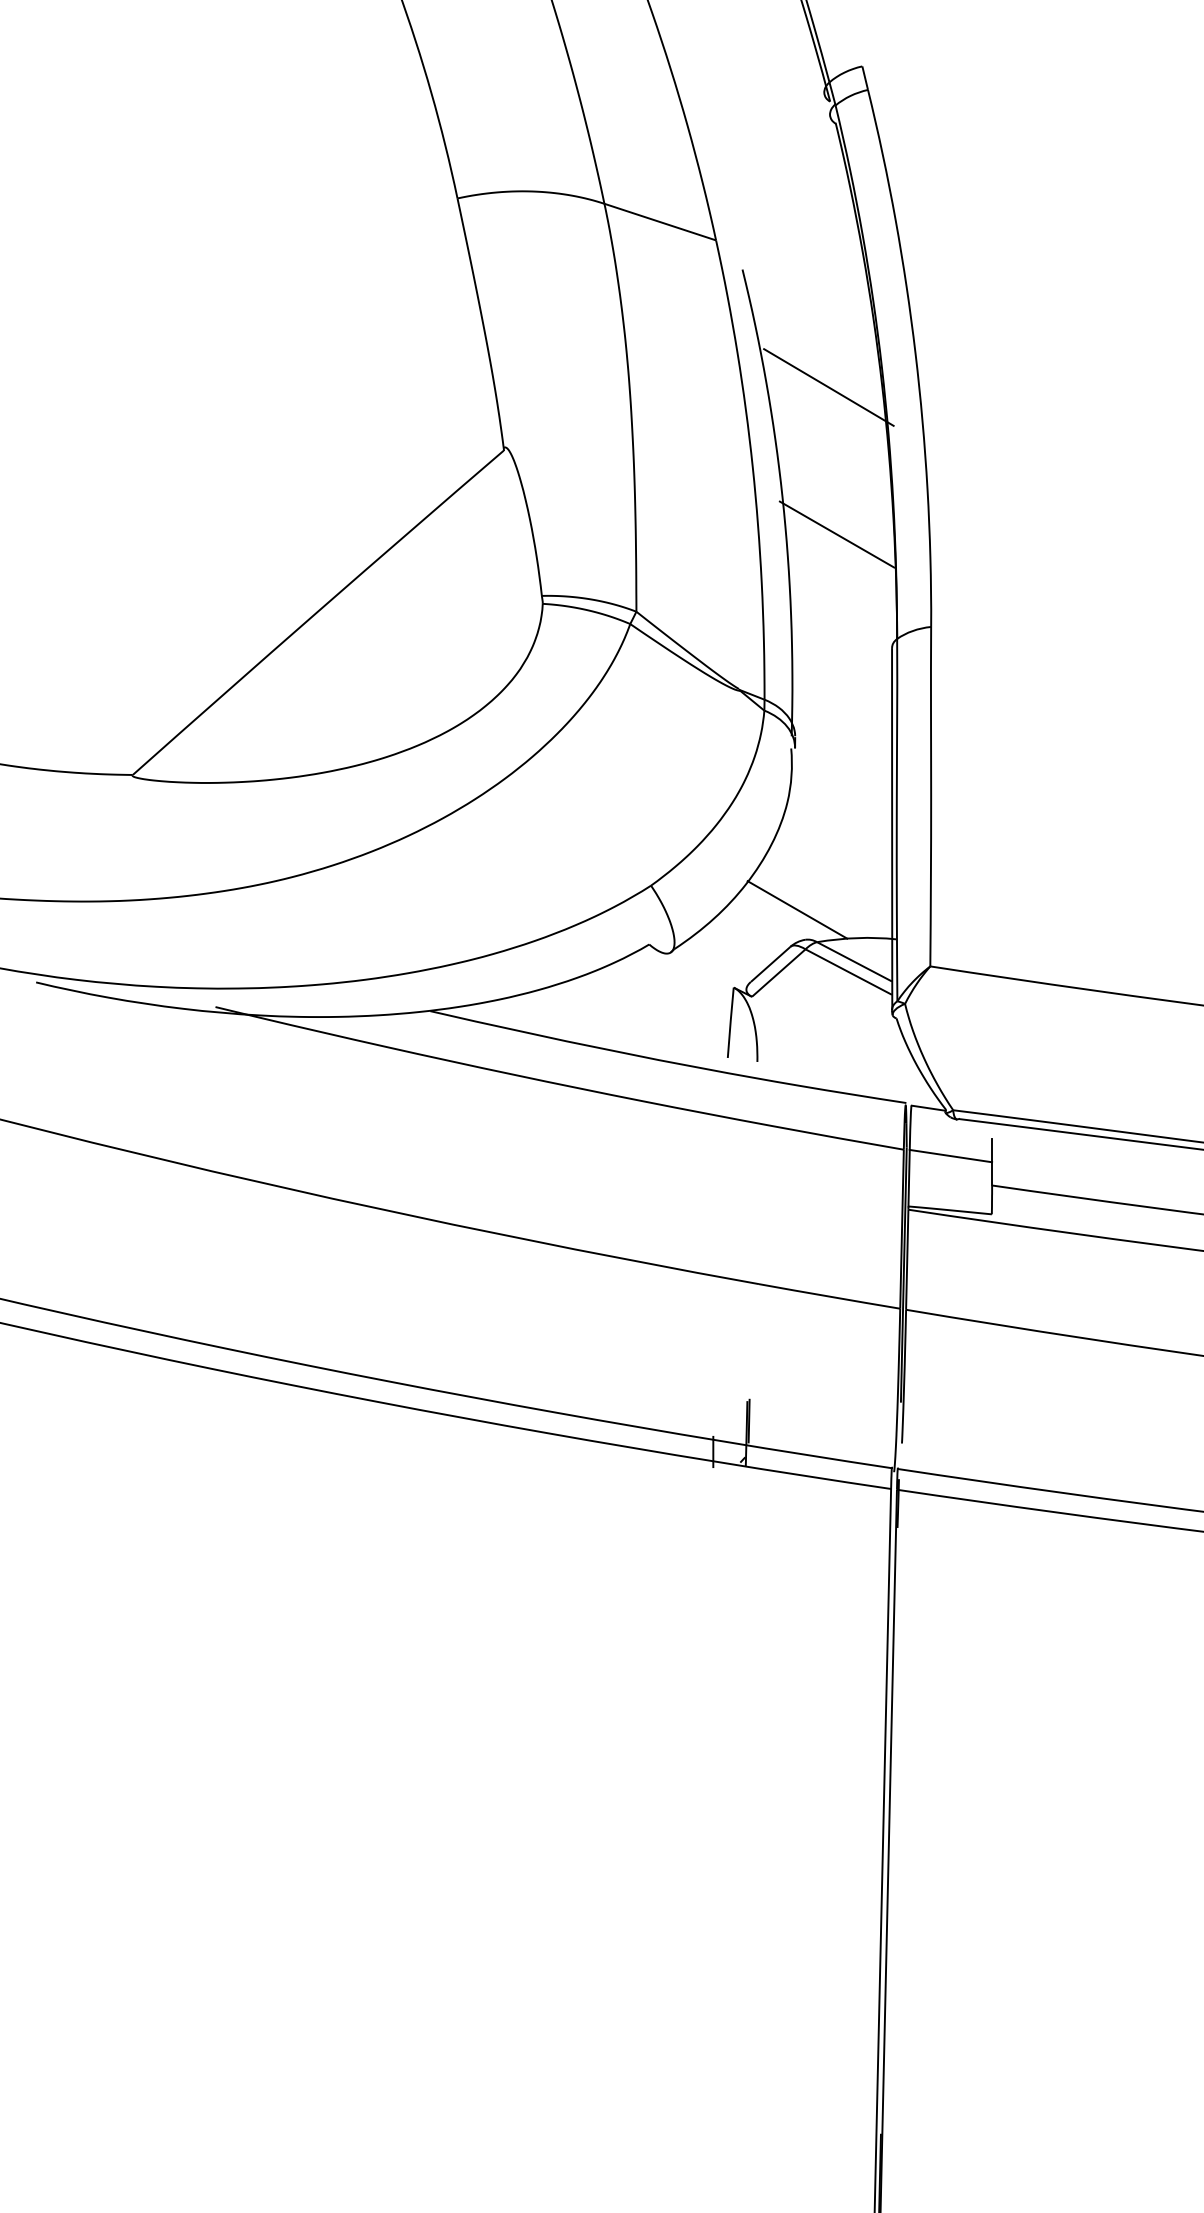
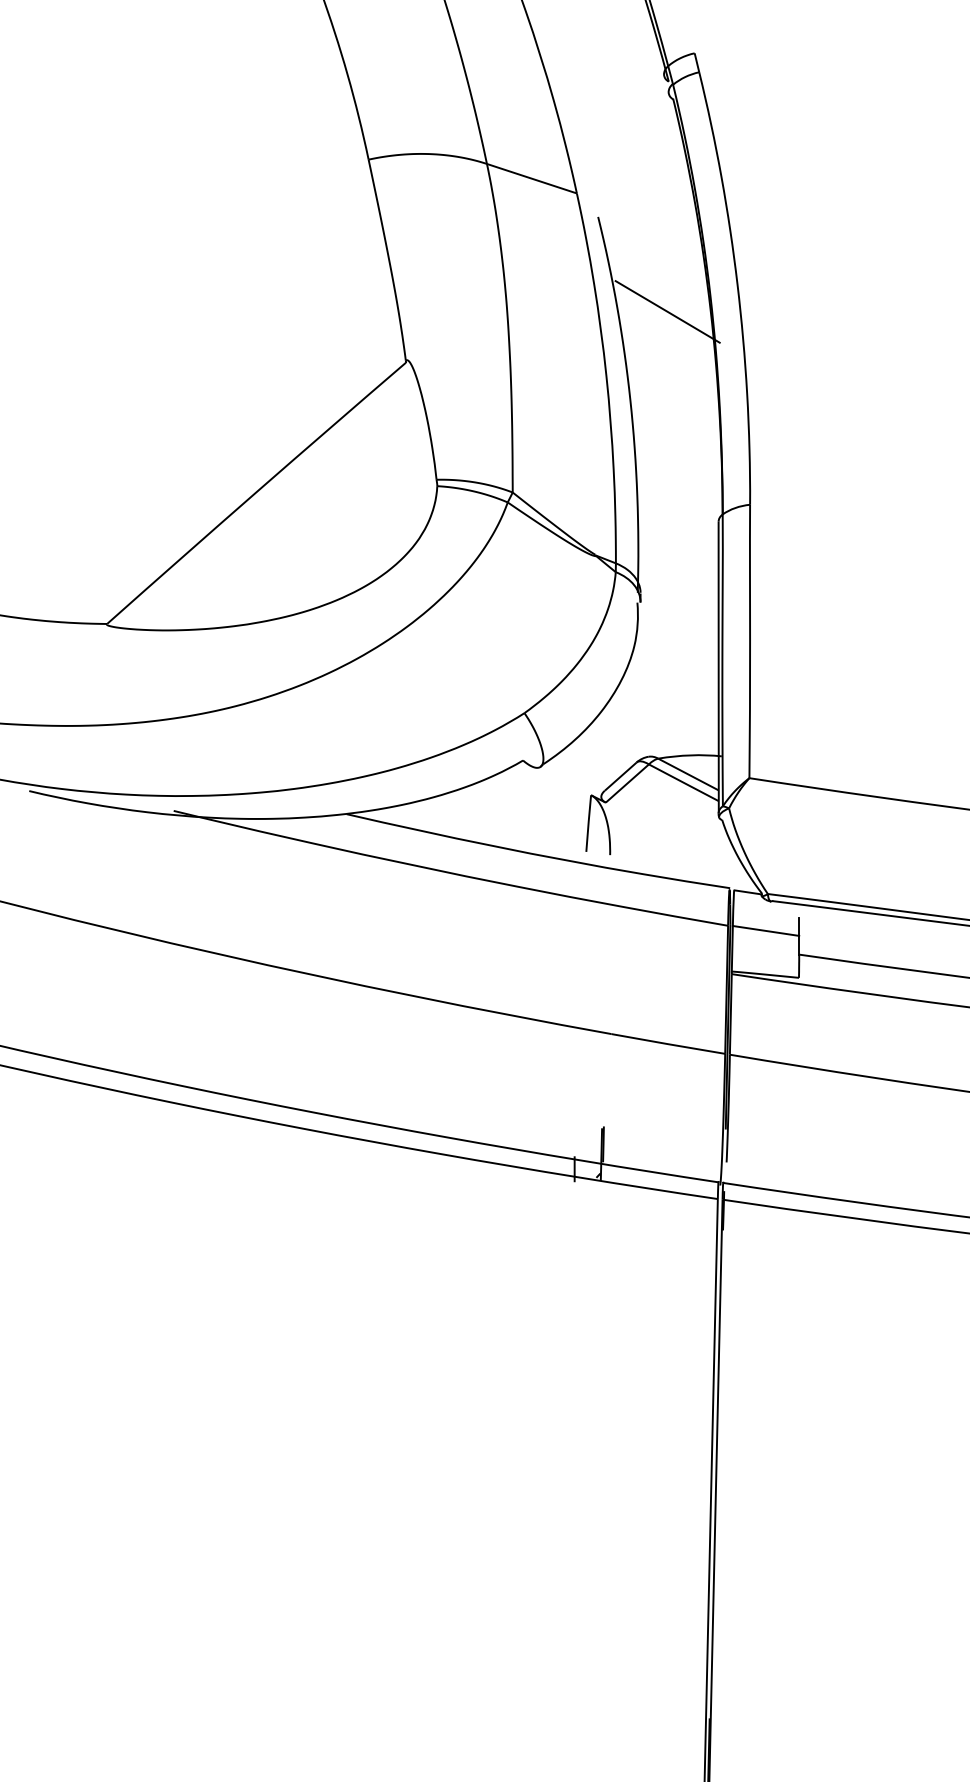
line: (836, 534) -> (673, 430), removed
line: (797, 909) -> (642, 732), removed

